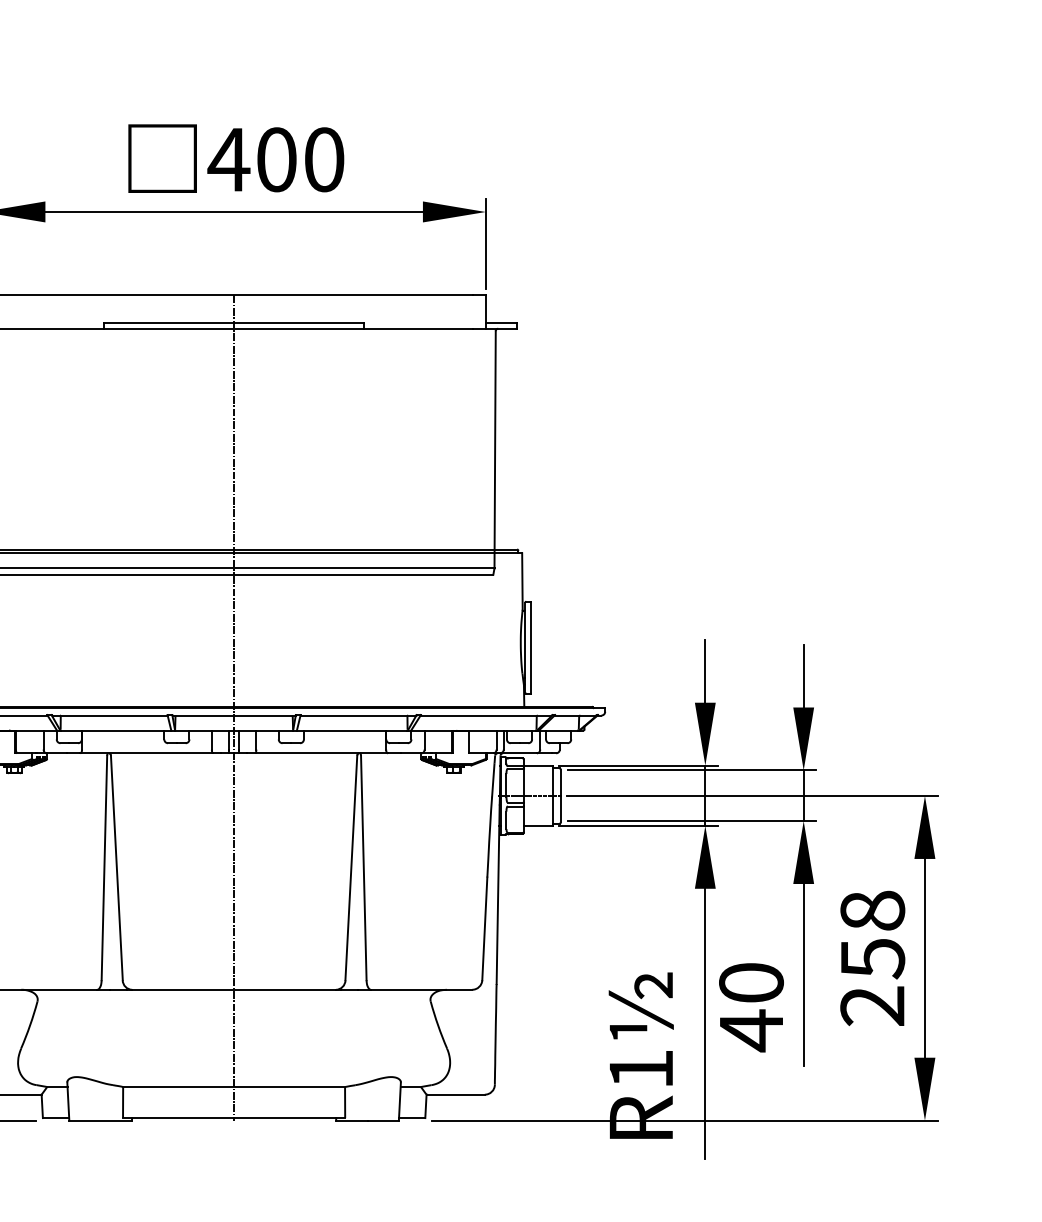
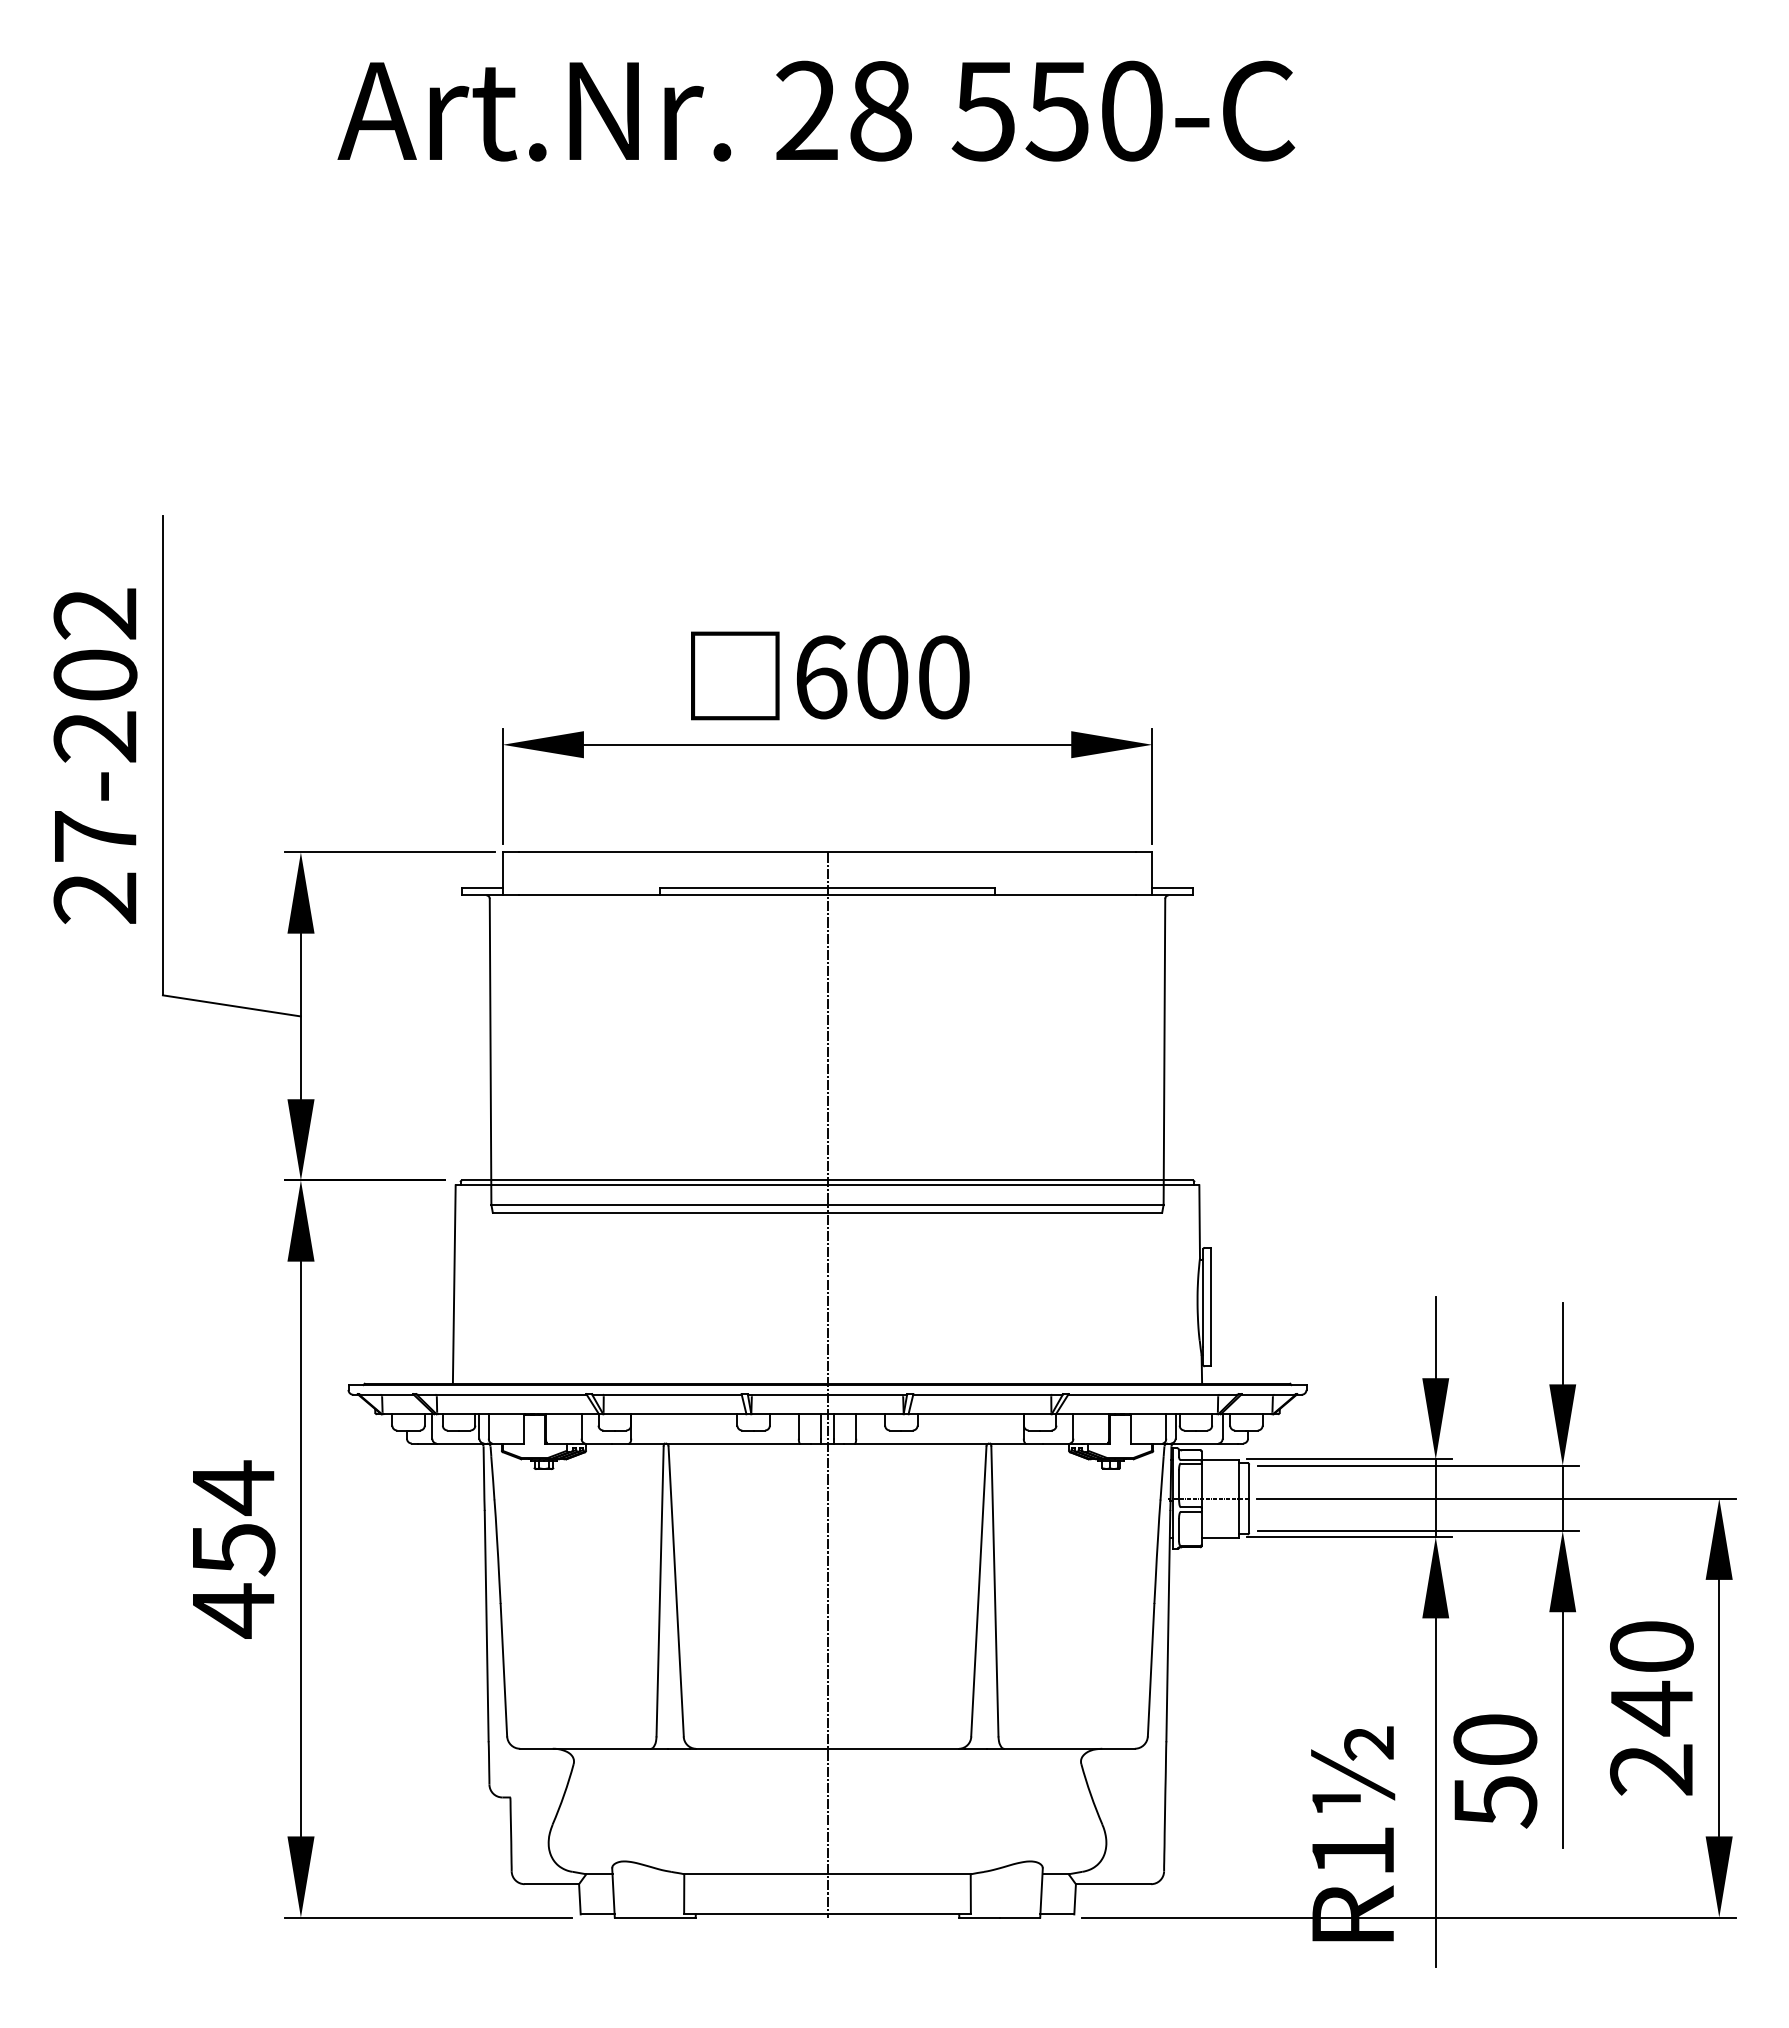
text: (228, 159) -> (820, 677), 400 -> 600
text: (872, 935) -> (1651, 1678), 258 -> 240
text: (751, 1030) -> (1495, 1801), 40 -> 50

